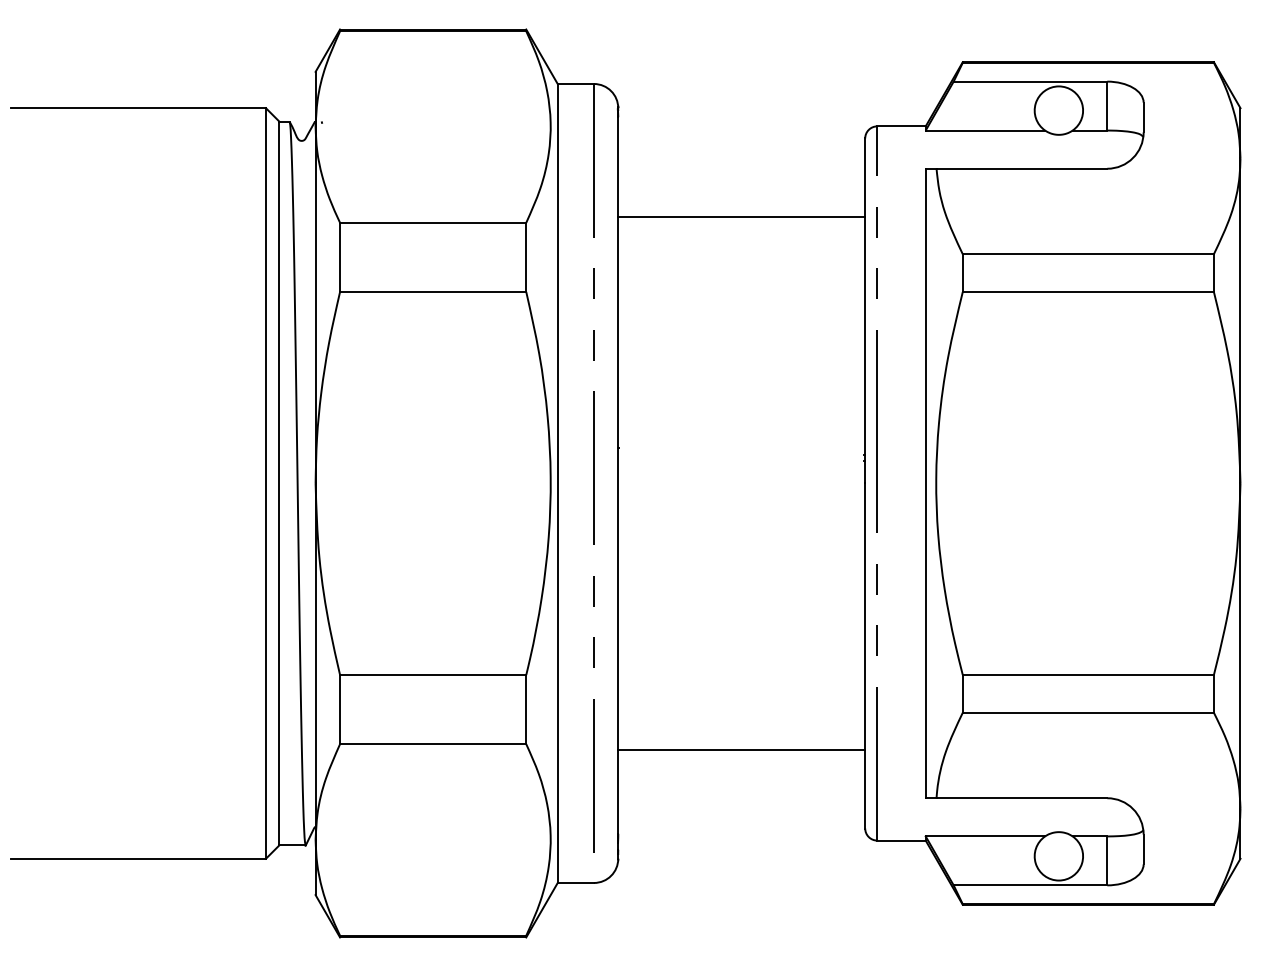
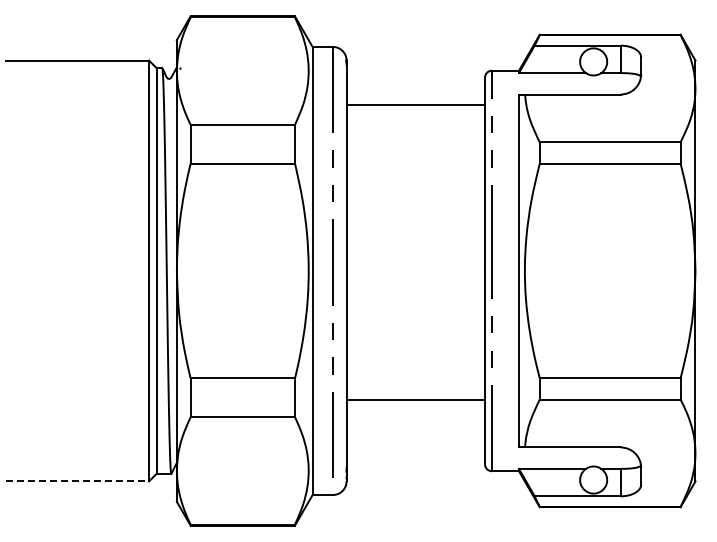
line: (741, 216) -> (415, 104), moved
line: (741, 750) -> (415, 400), moved
line: (138, 858) -> (77, 481), solid -> dashed

